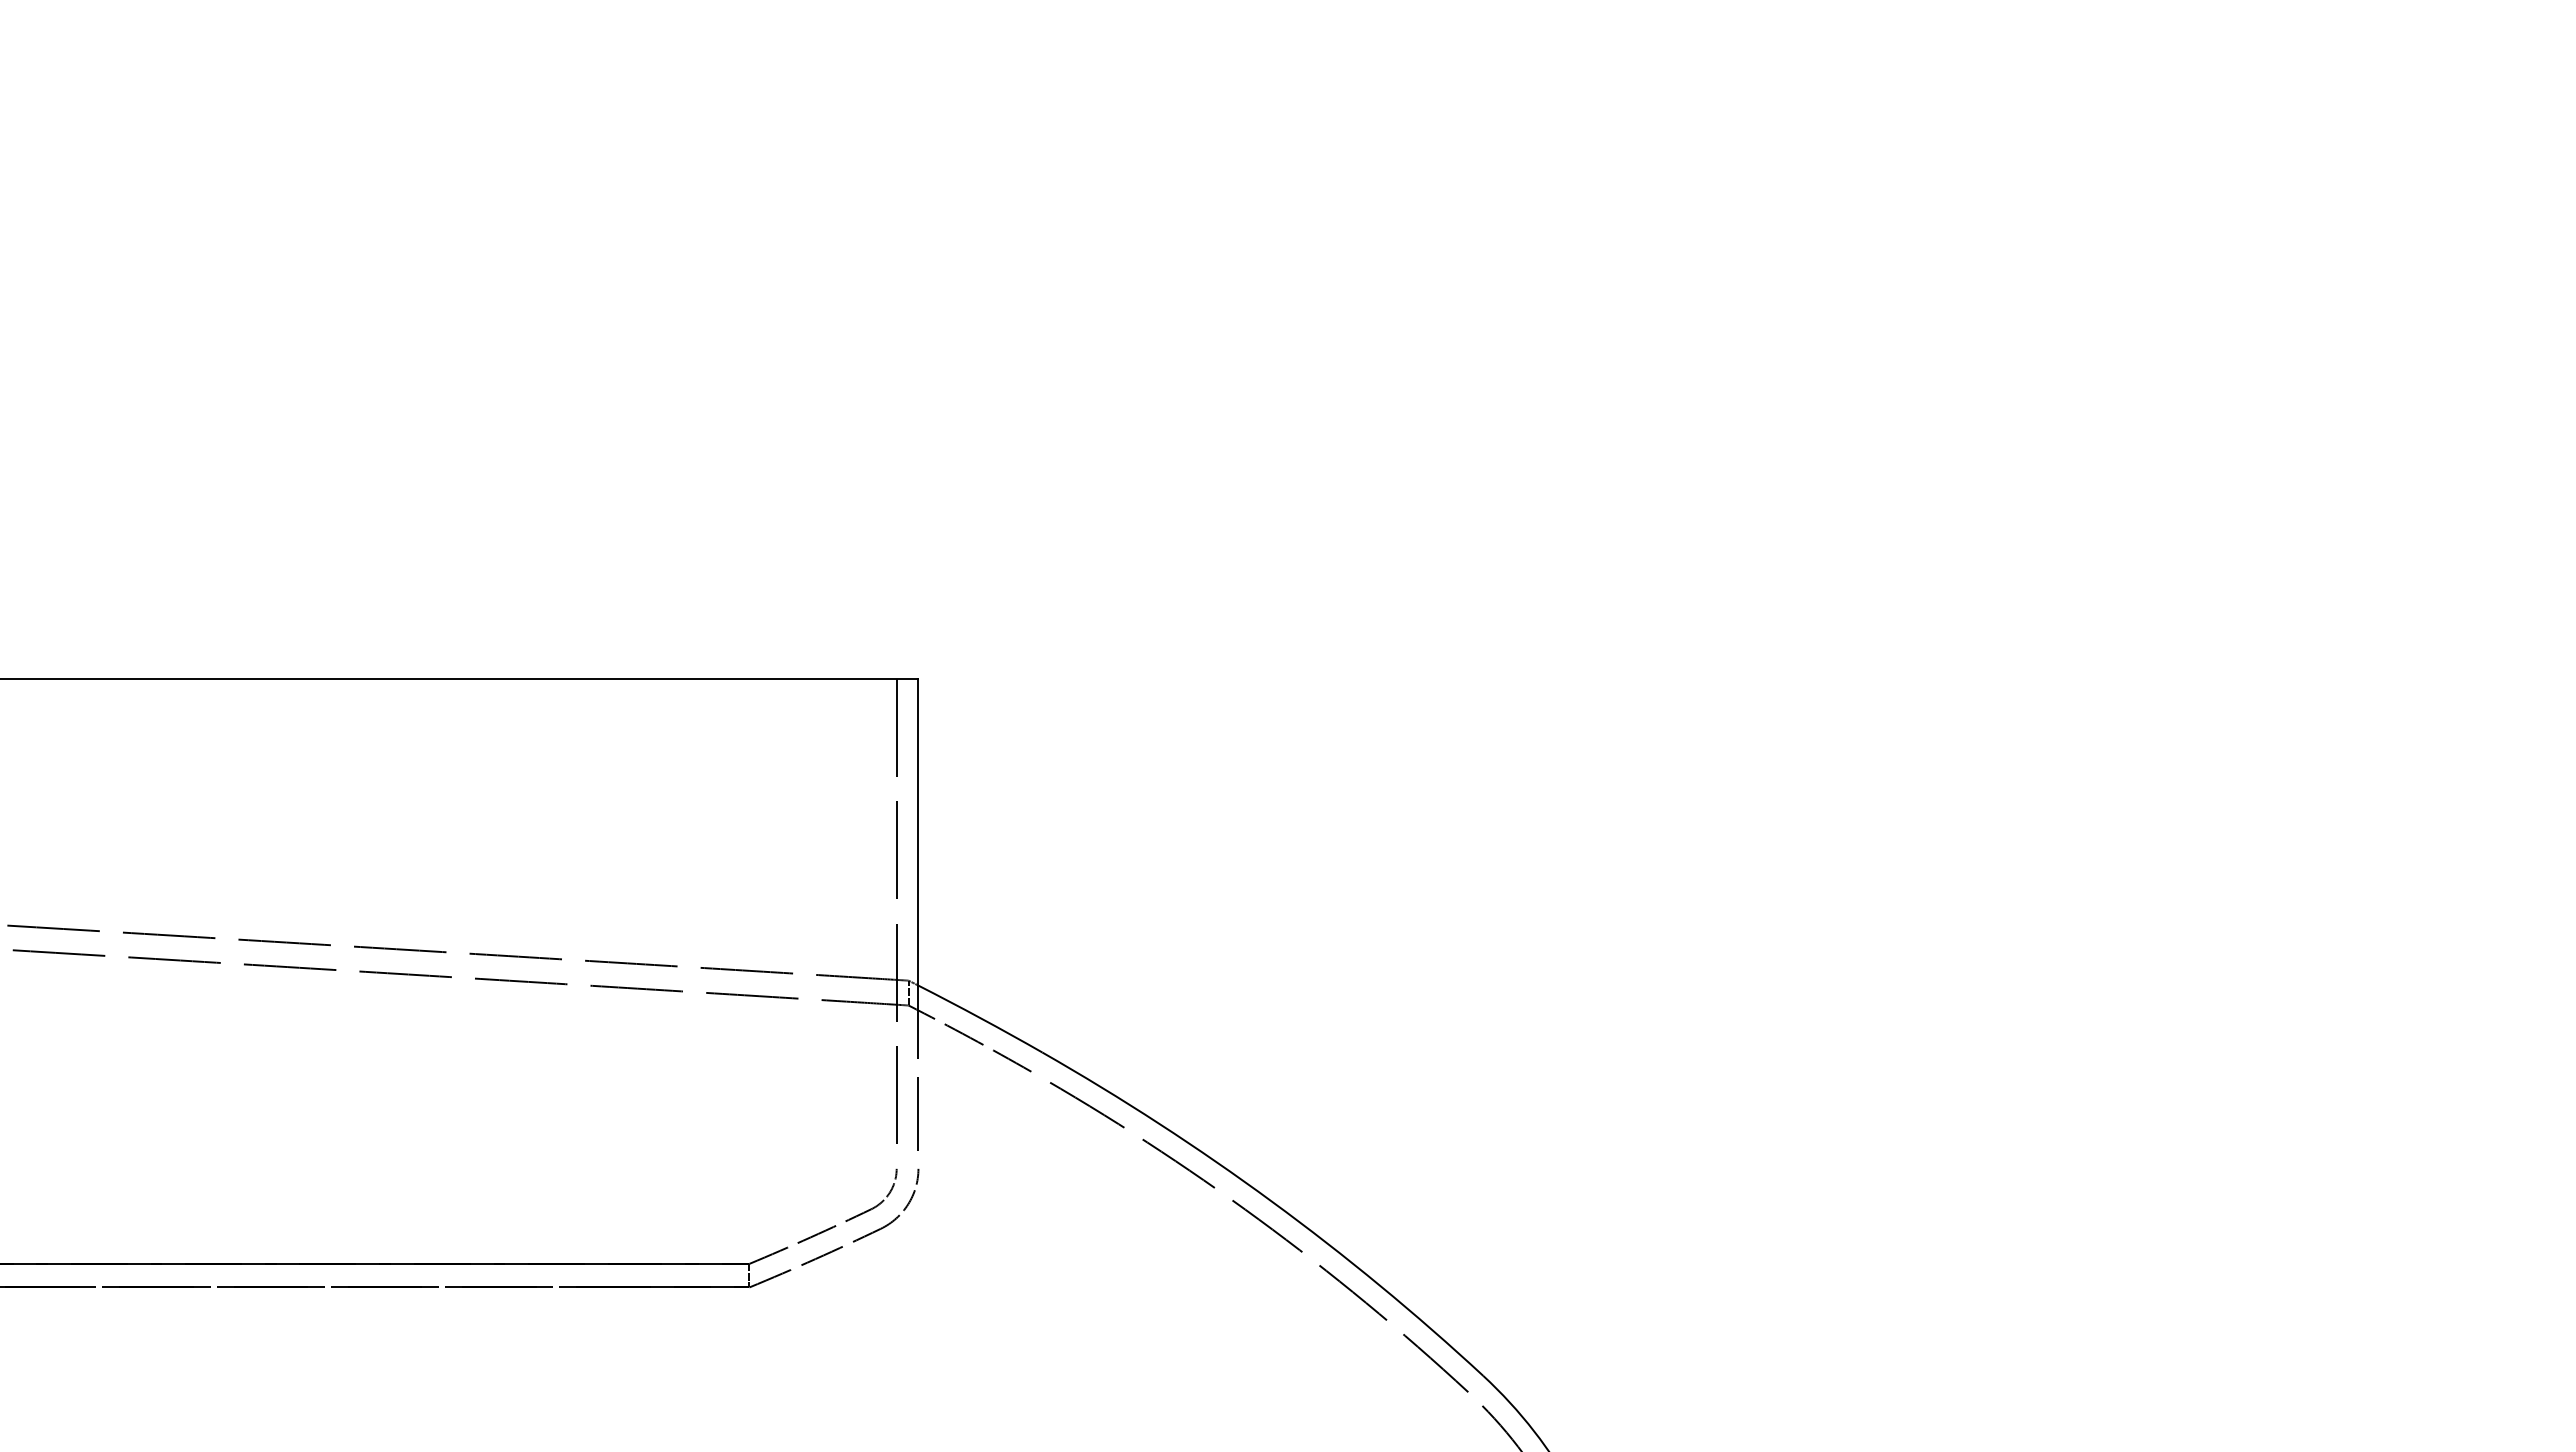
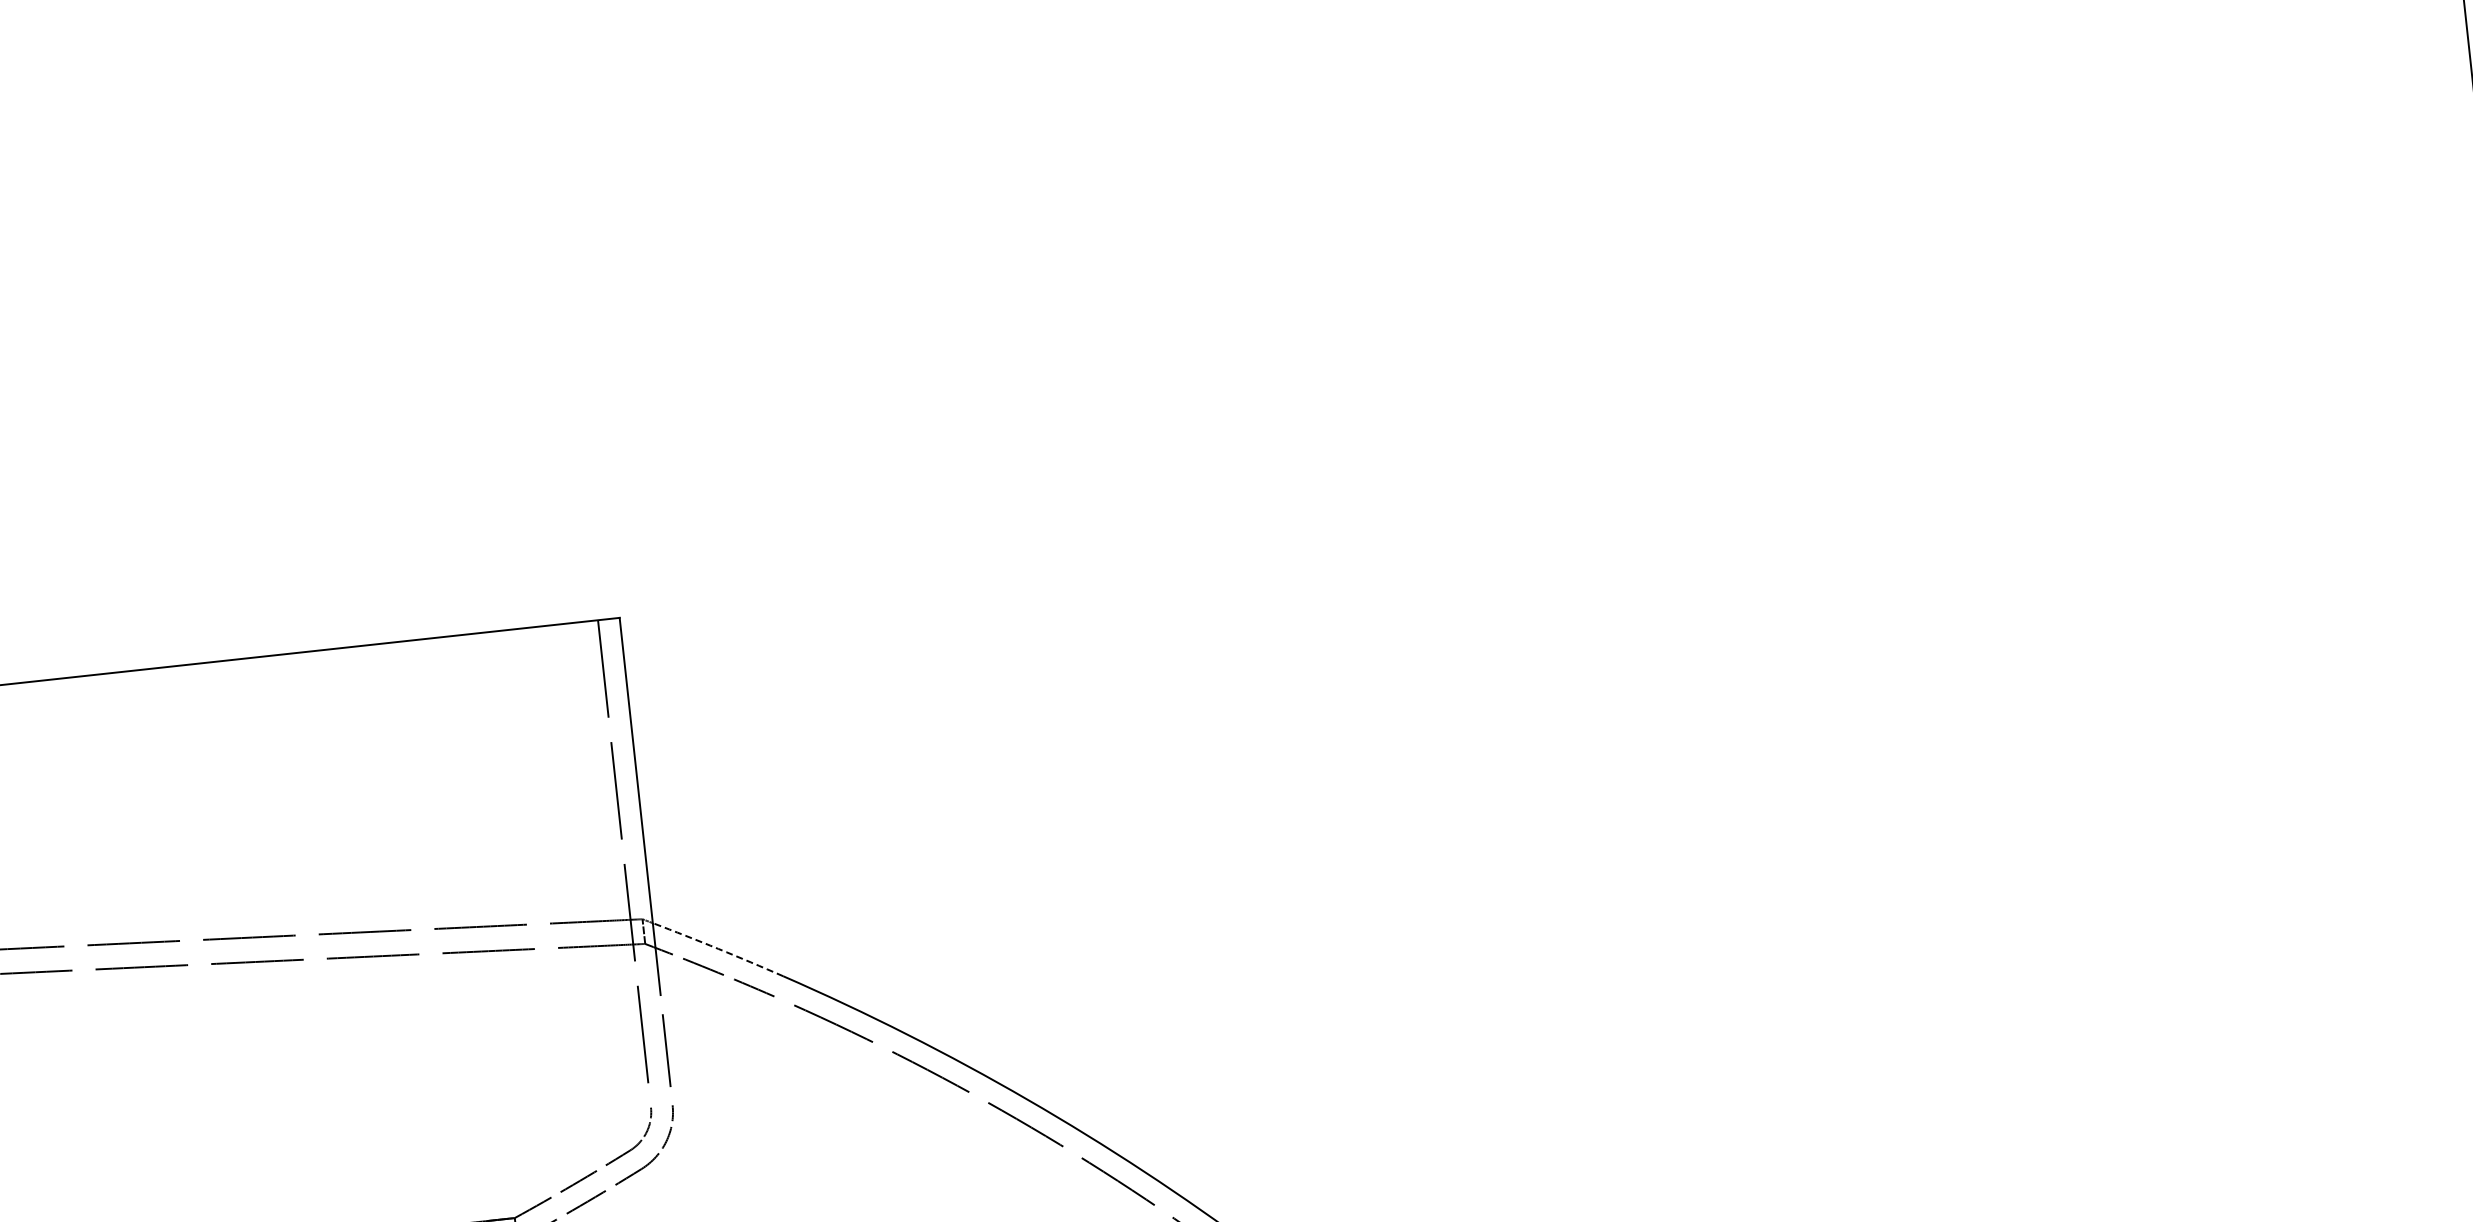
arc: (980, 1018) -> (718, 949), solid -> dashed

